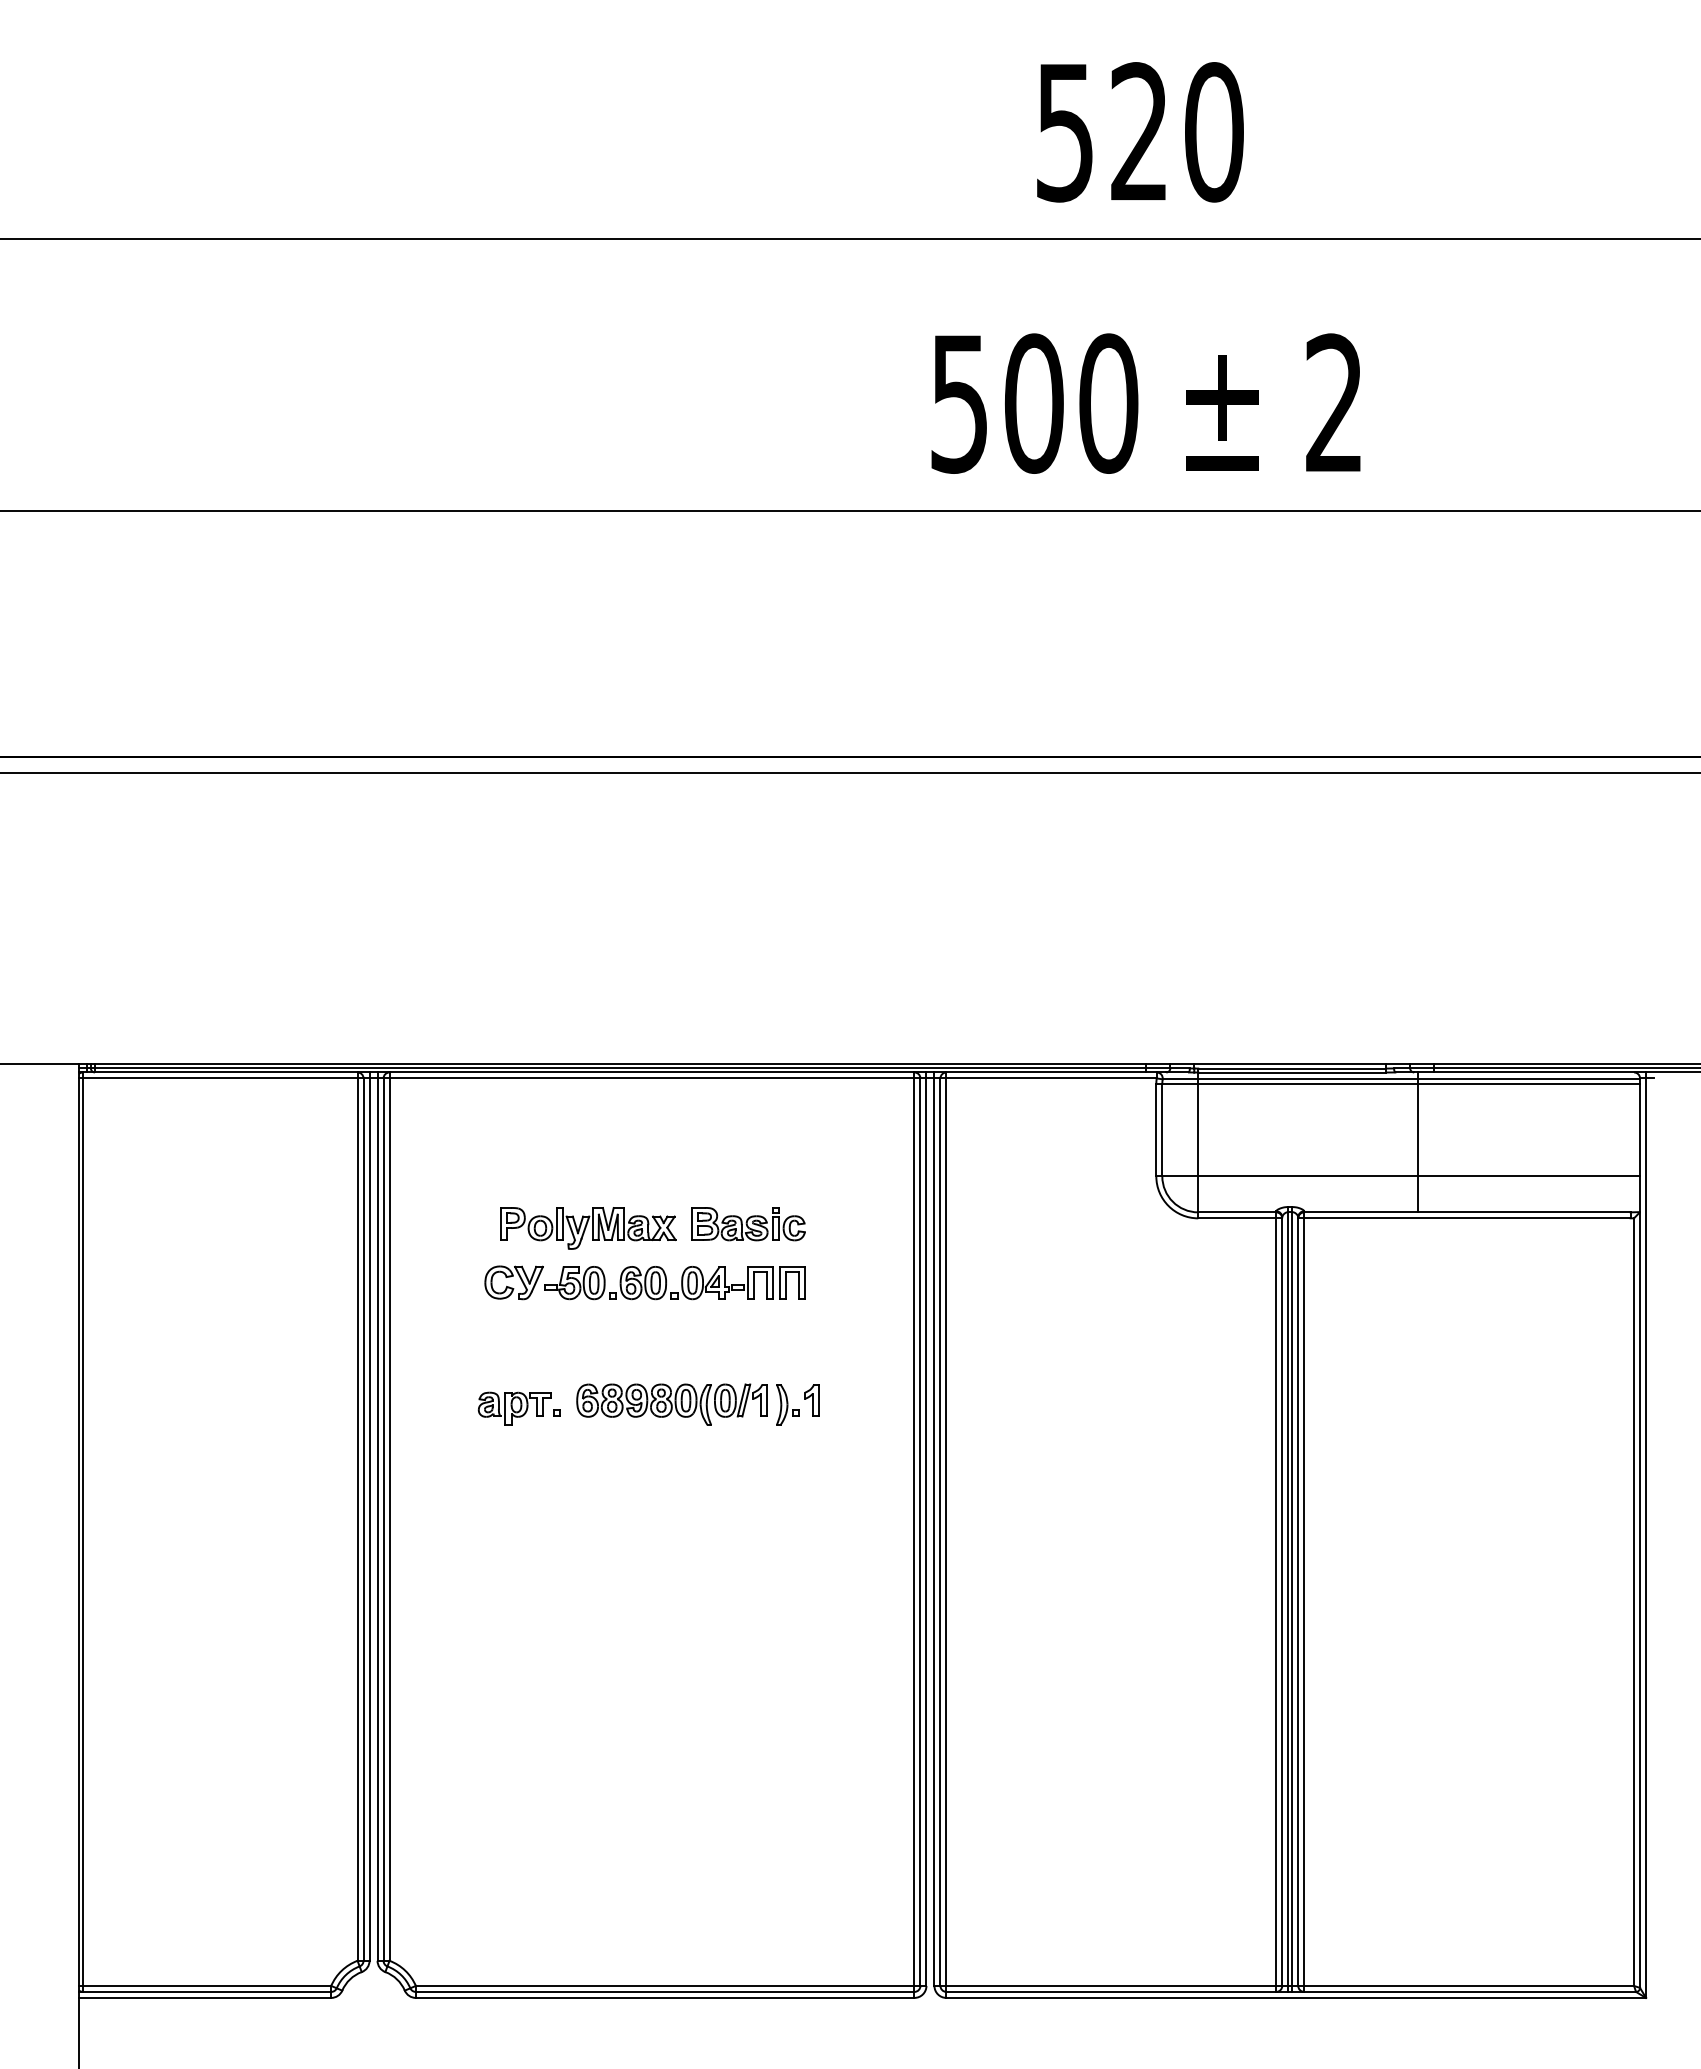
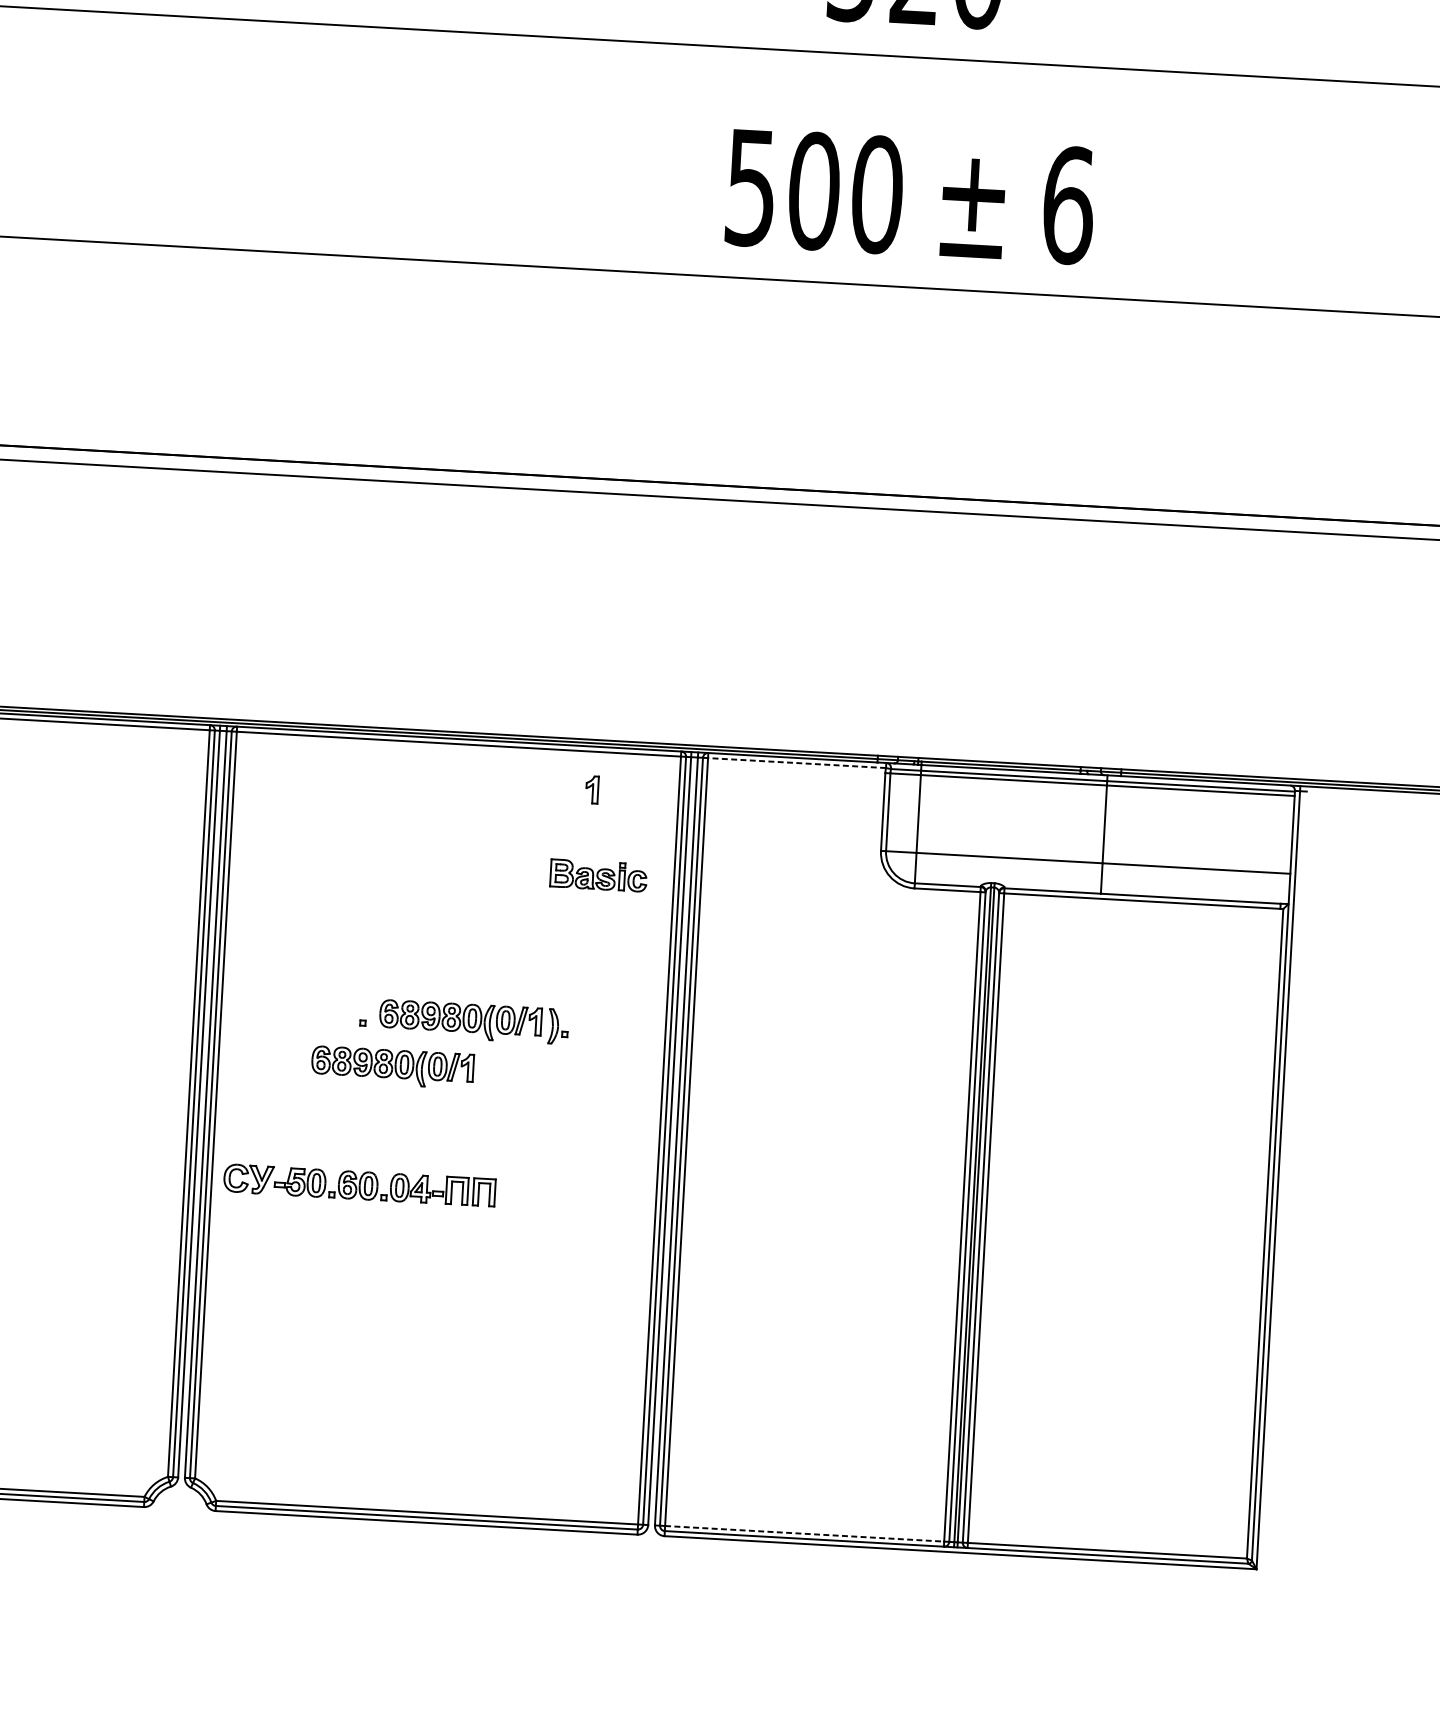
text: (1334, 403) -> (1068, 205), 2 -> 6
line: (1051, 1078) -> (796, 763), solid -> dashed
part: (748, 1224) -> (598, 875), moved
part: (588, 1228) -> (398, 868), removed
part: (644, 1282) -> (359, 1185), moved
part: (811, 1400) -> (591, 789), moved
part: (514, 1408) -> (326, 1016), removed
part: (594, 1463) -> (392, 1067), added
line: (1111, 1985) -> (804, 1533), solid -> dashed

